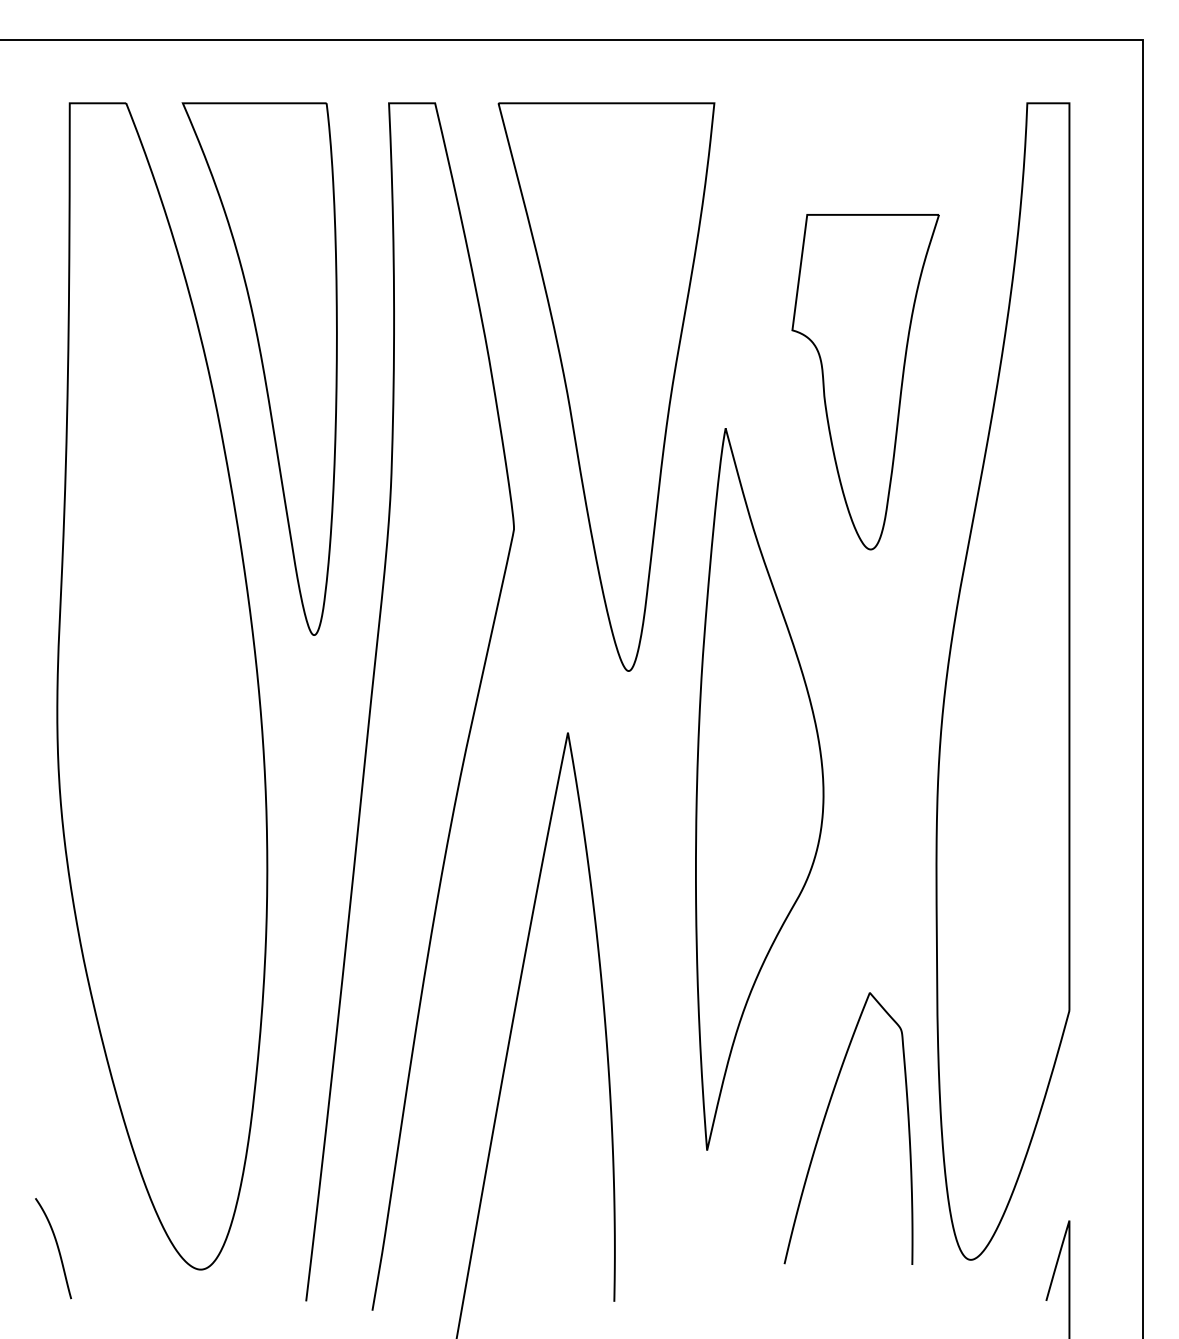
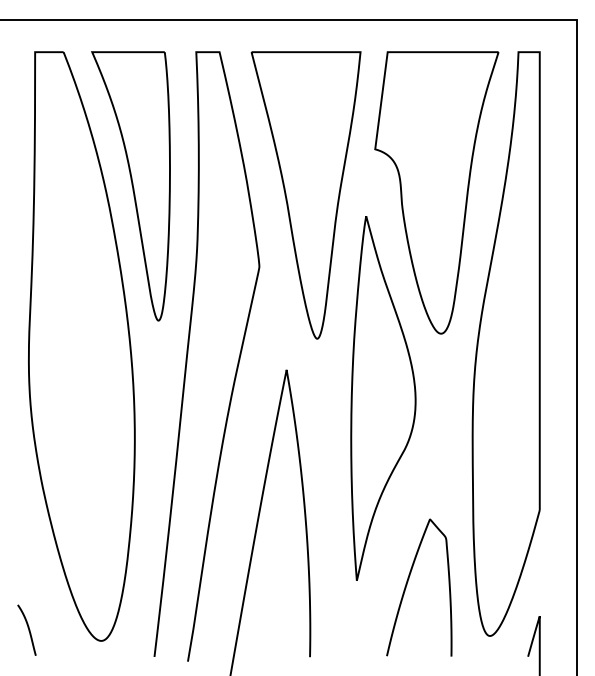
part: (864, 381) -> (436, 192), size x1.67
curve: (827, 1118) -> (408, 582), moved

